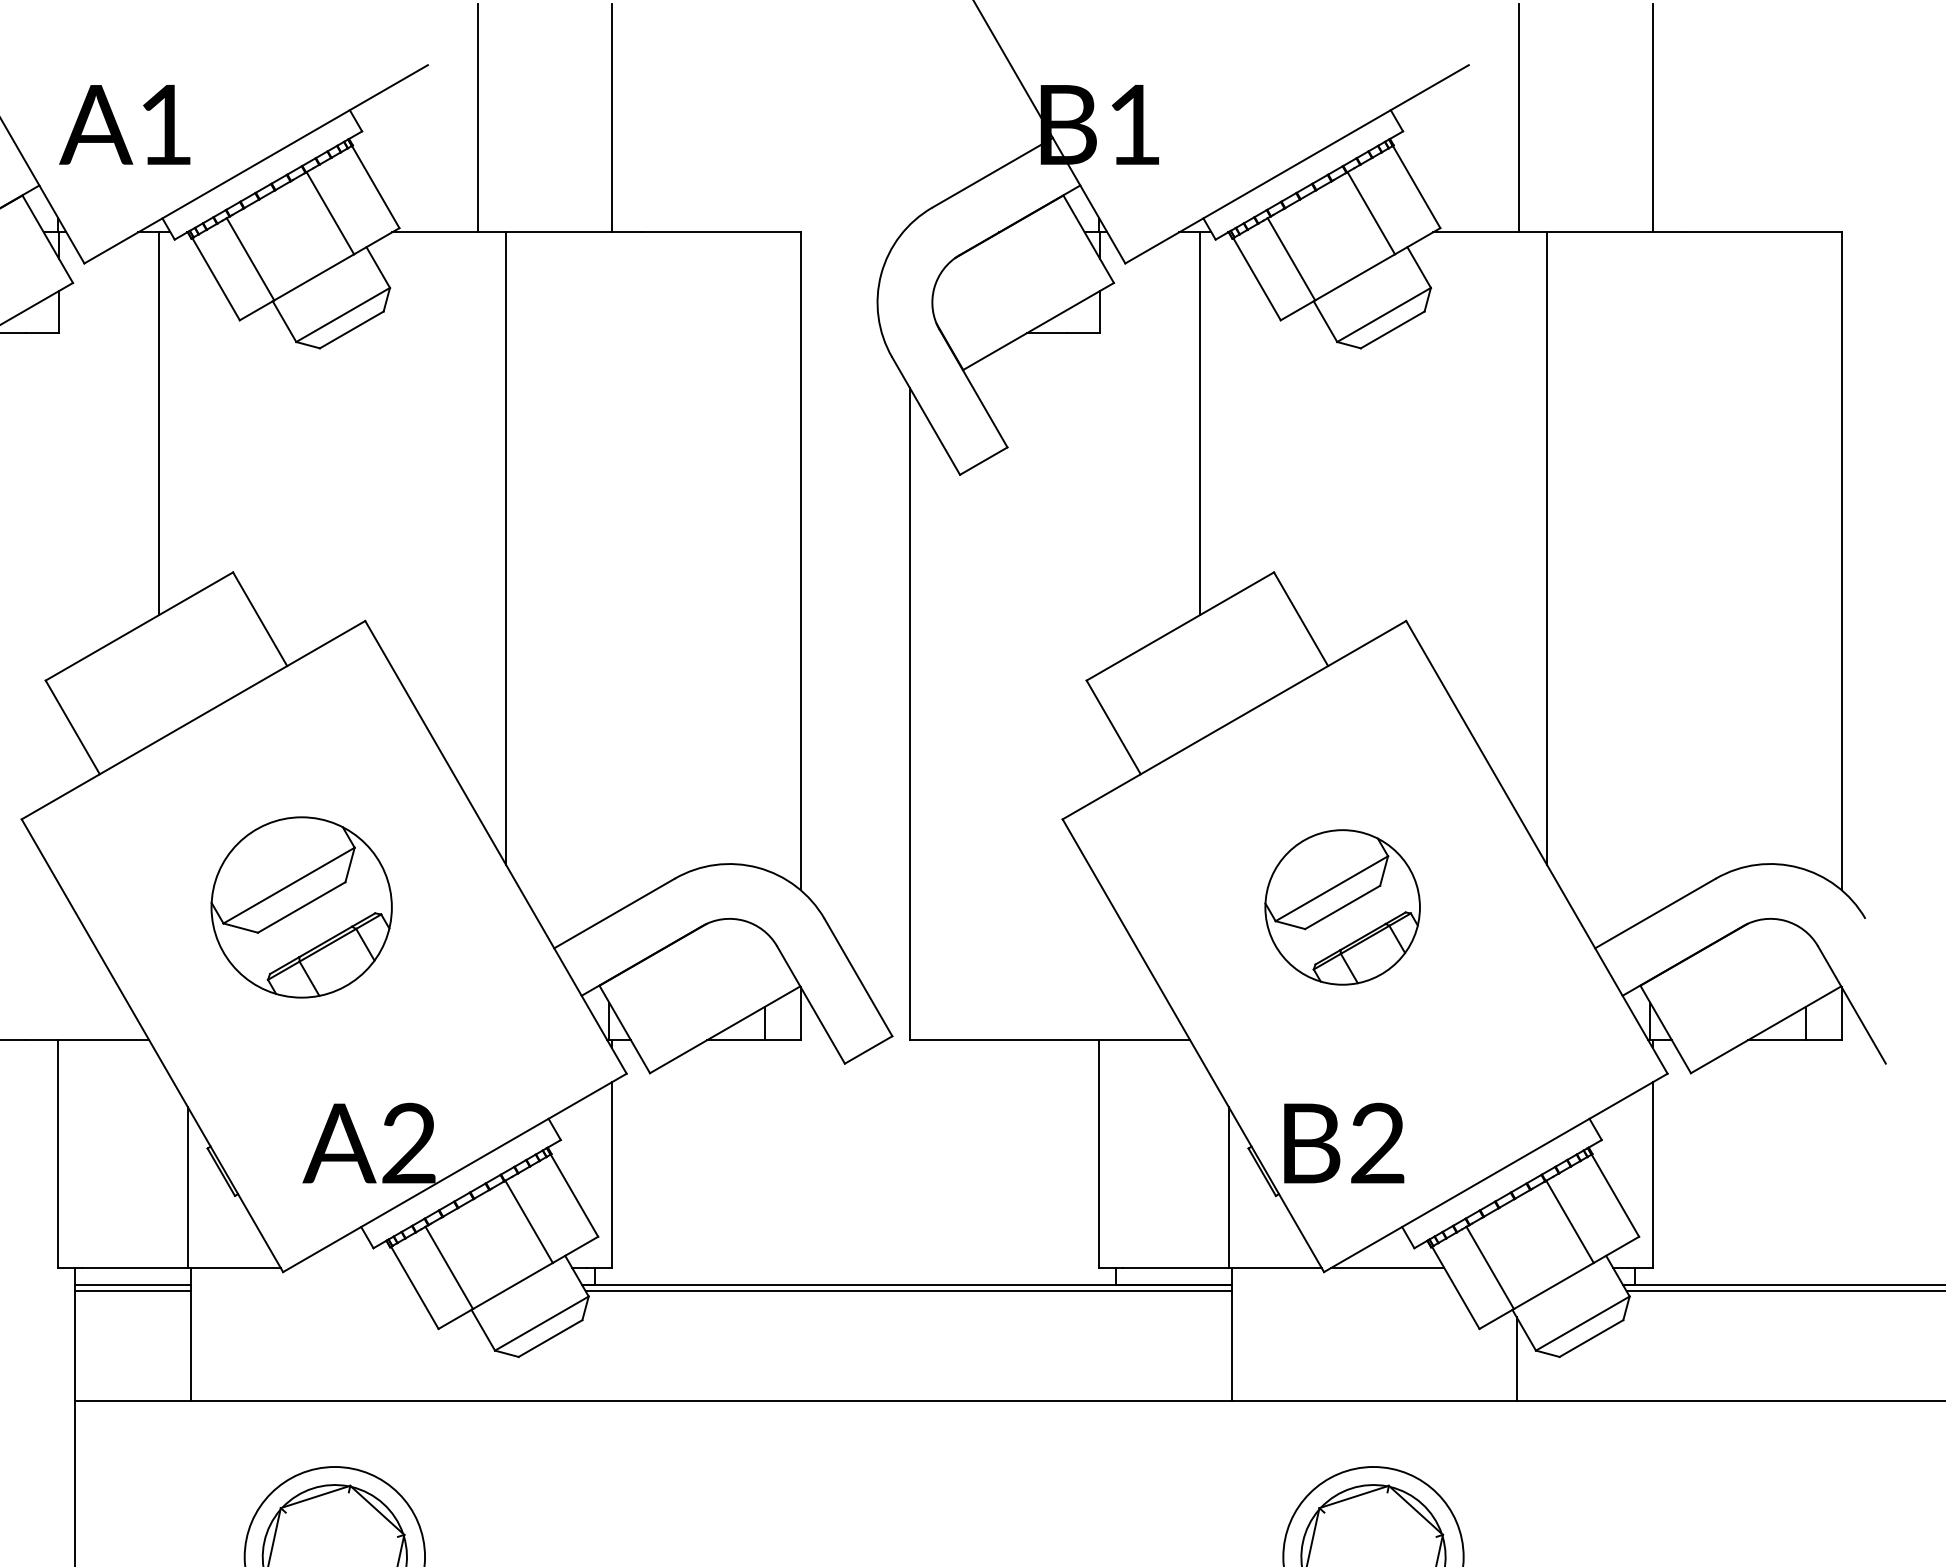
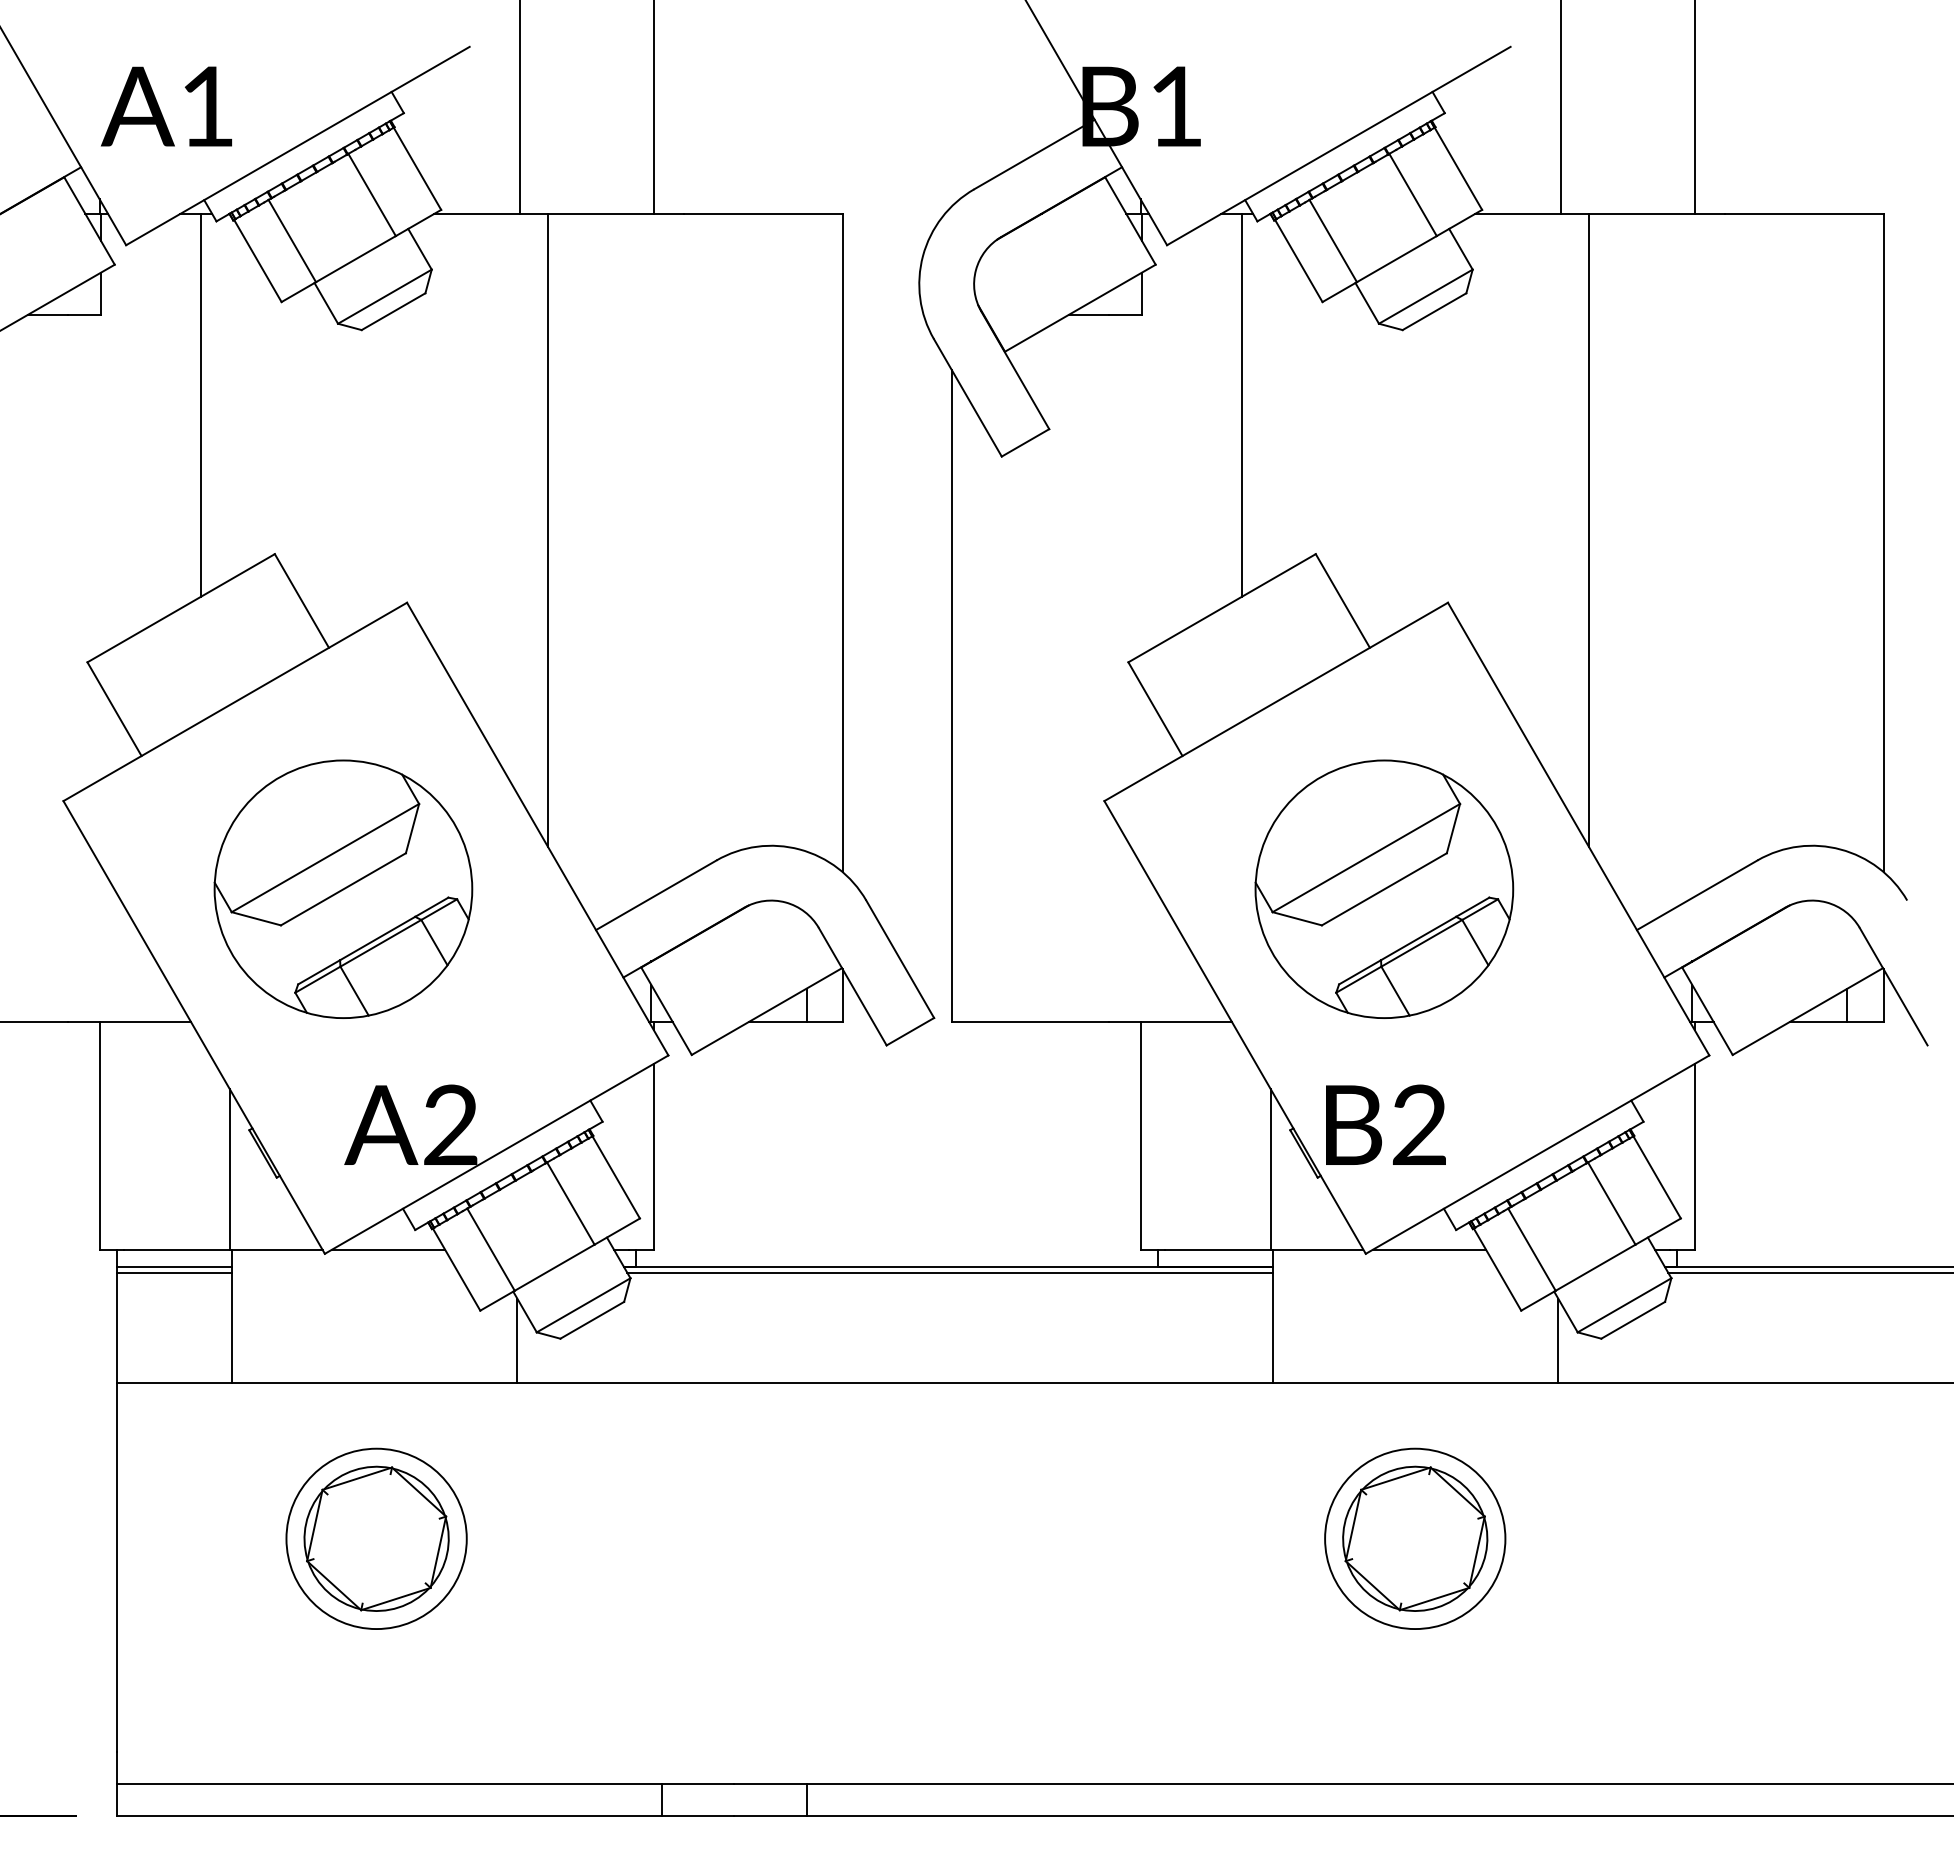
part: (301, 906) -> (343, 888), size x1.43
part: (1342, 906) -> (1384, 888), size x1.67
line: (346, 1267) -> (388, 1249), added
line: (475, 1358) -> (517, 1340), added

